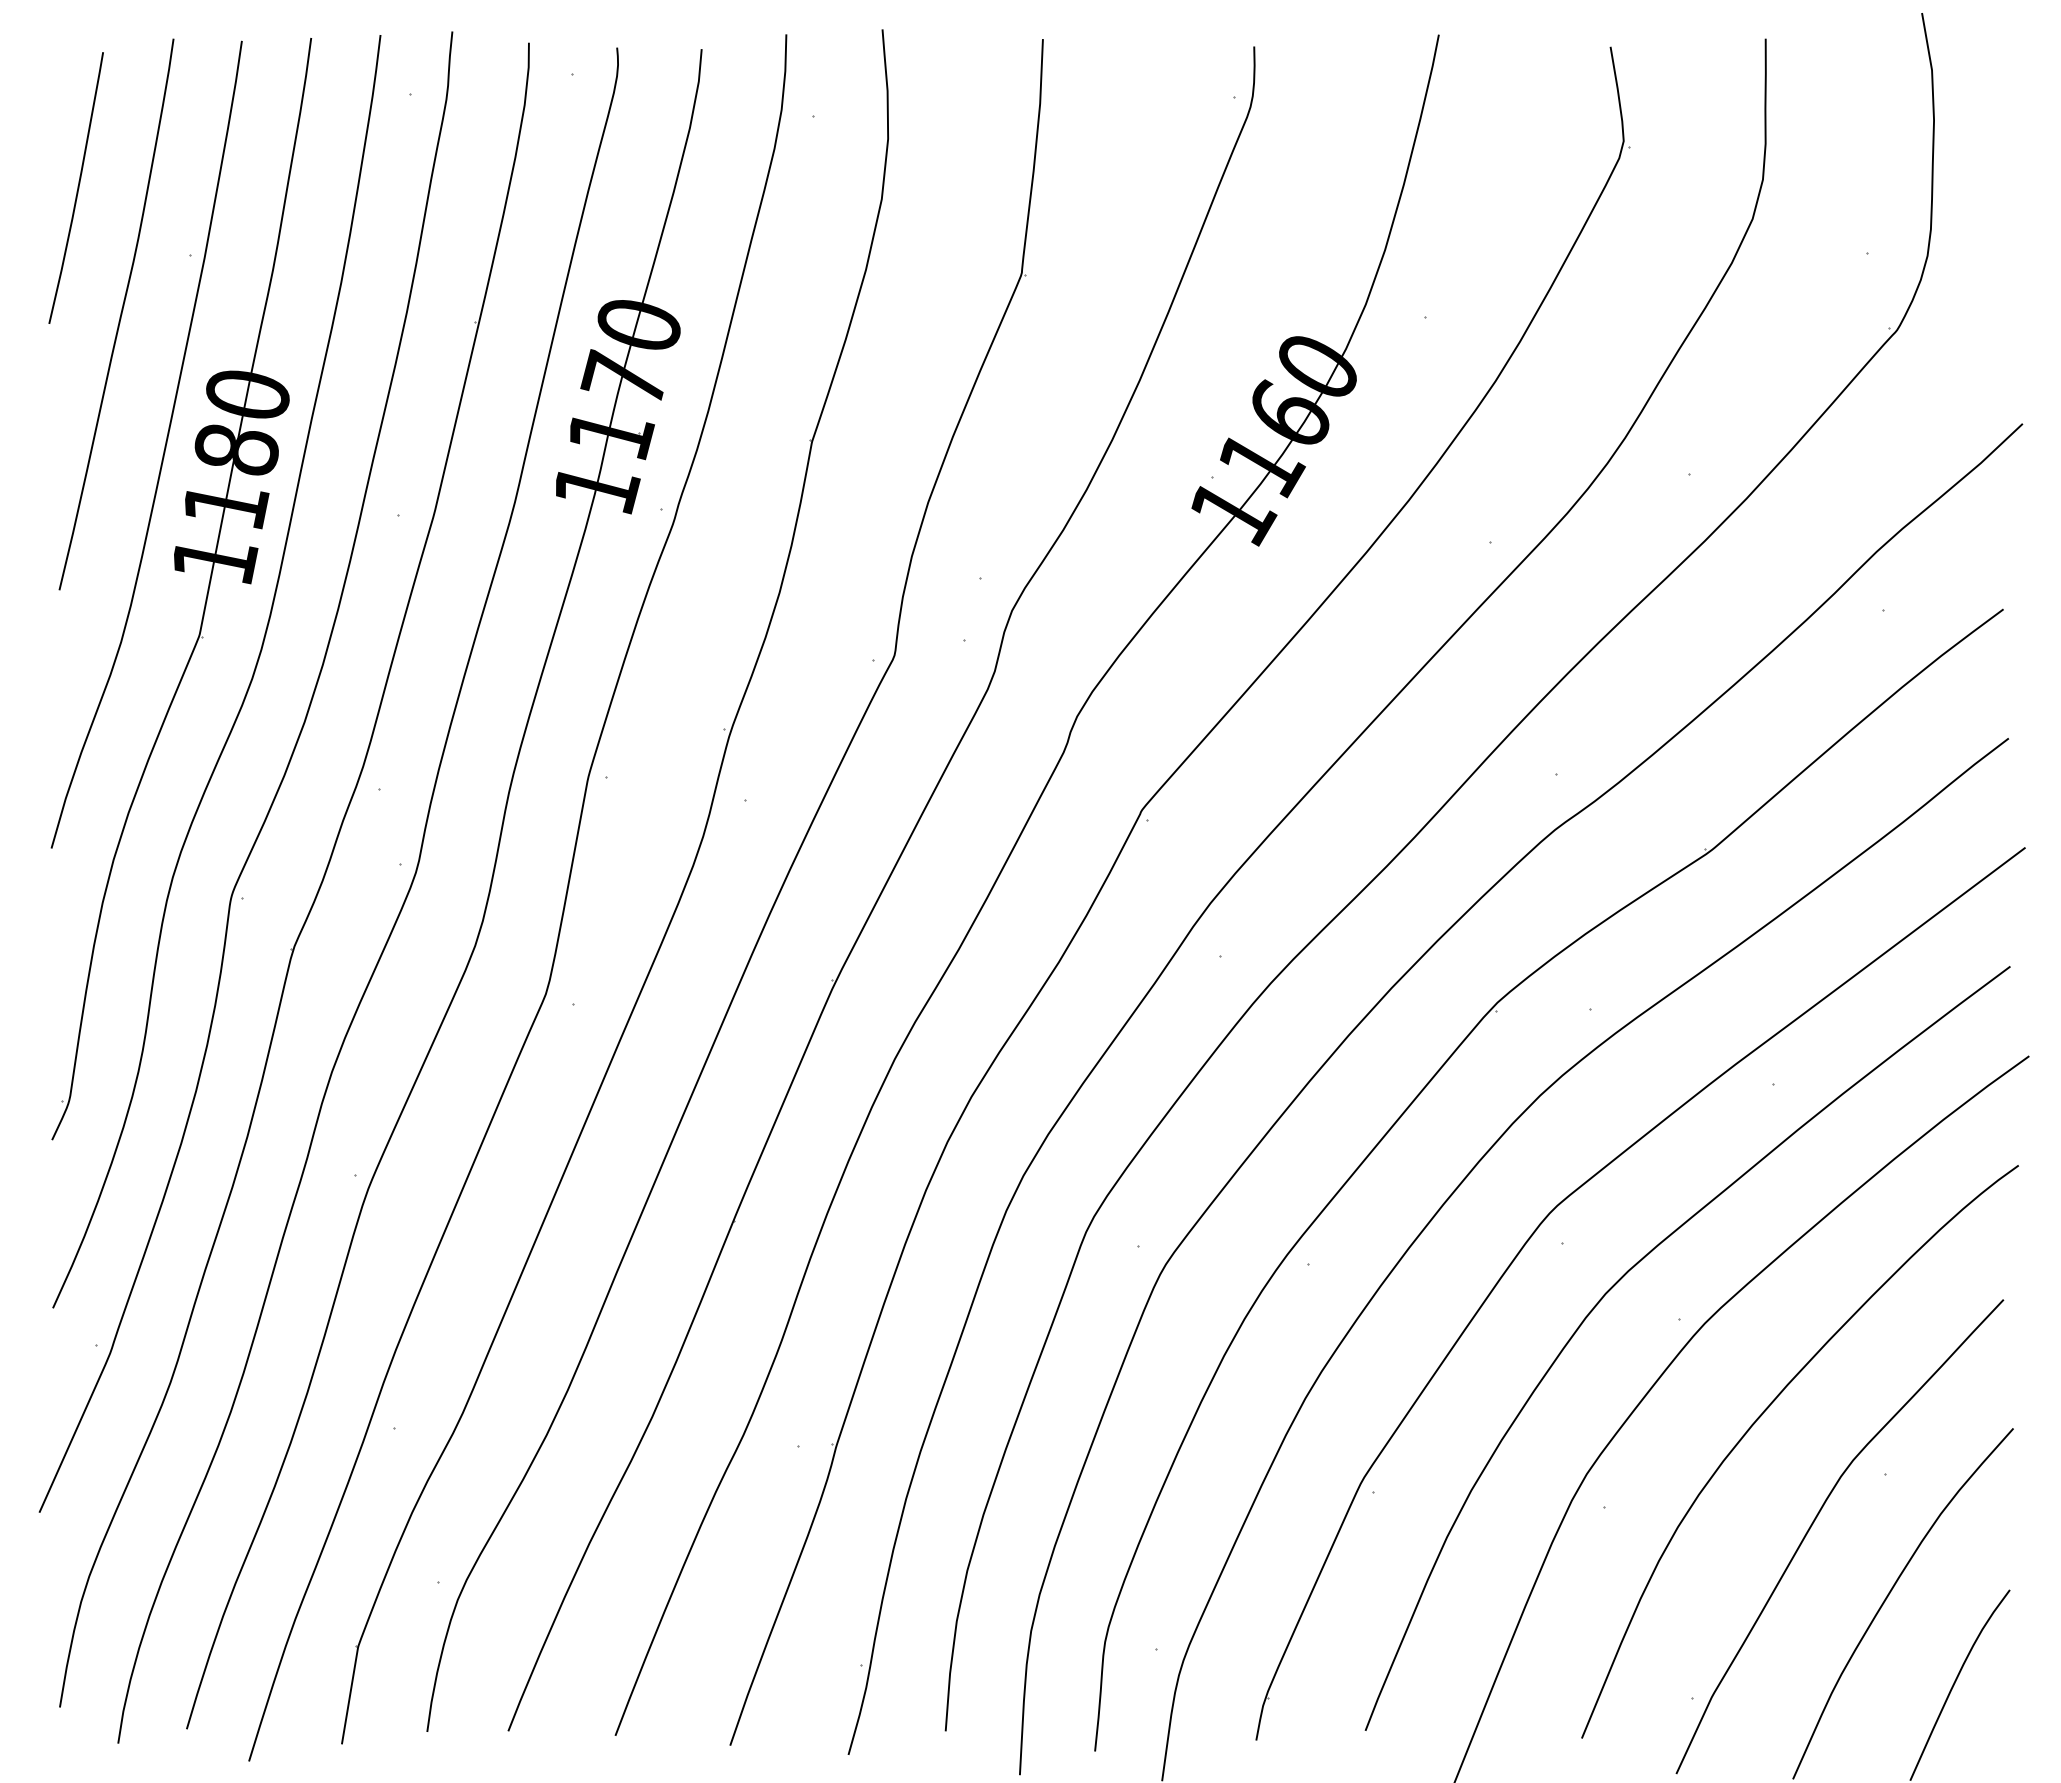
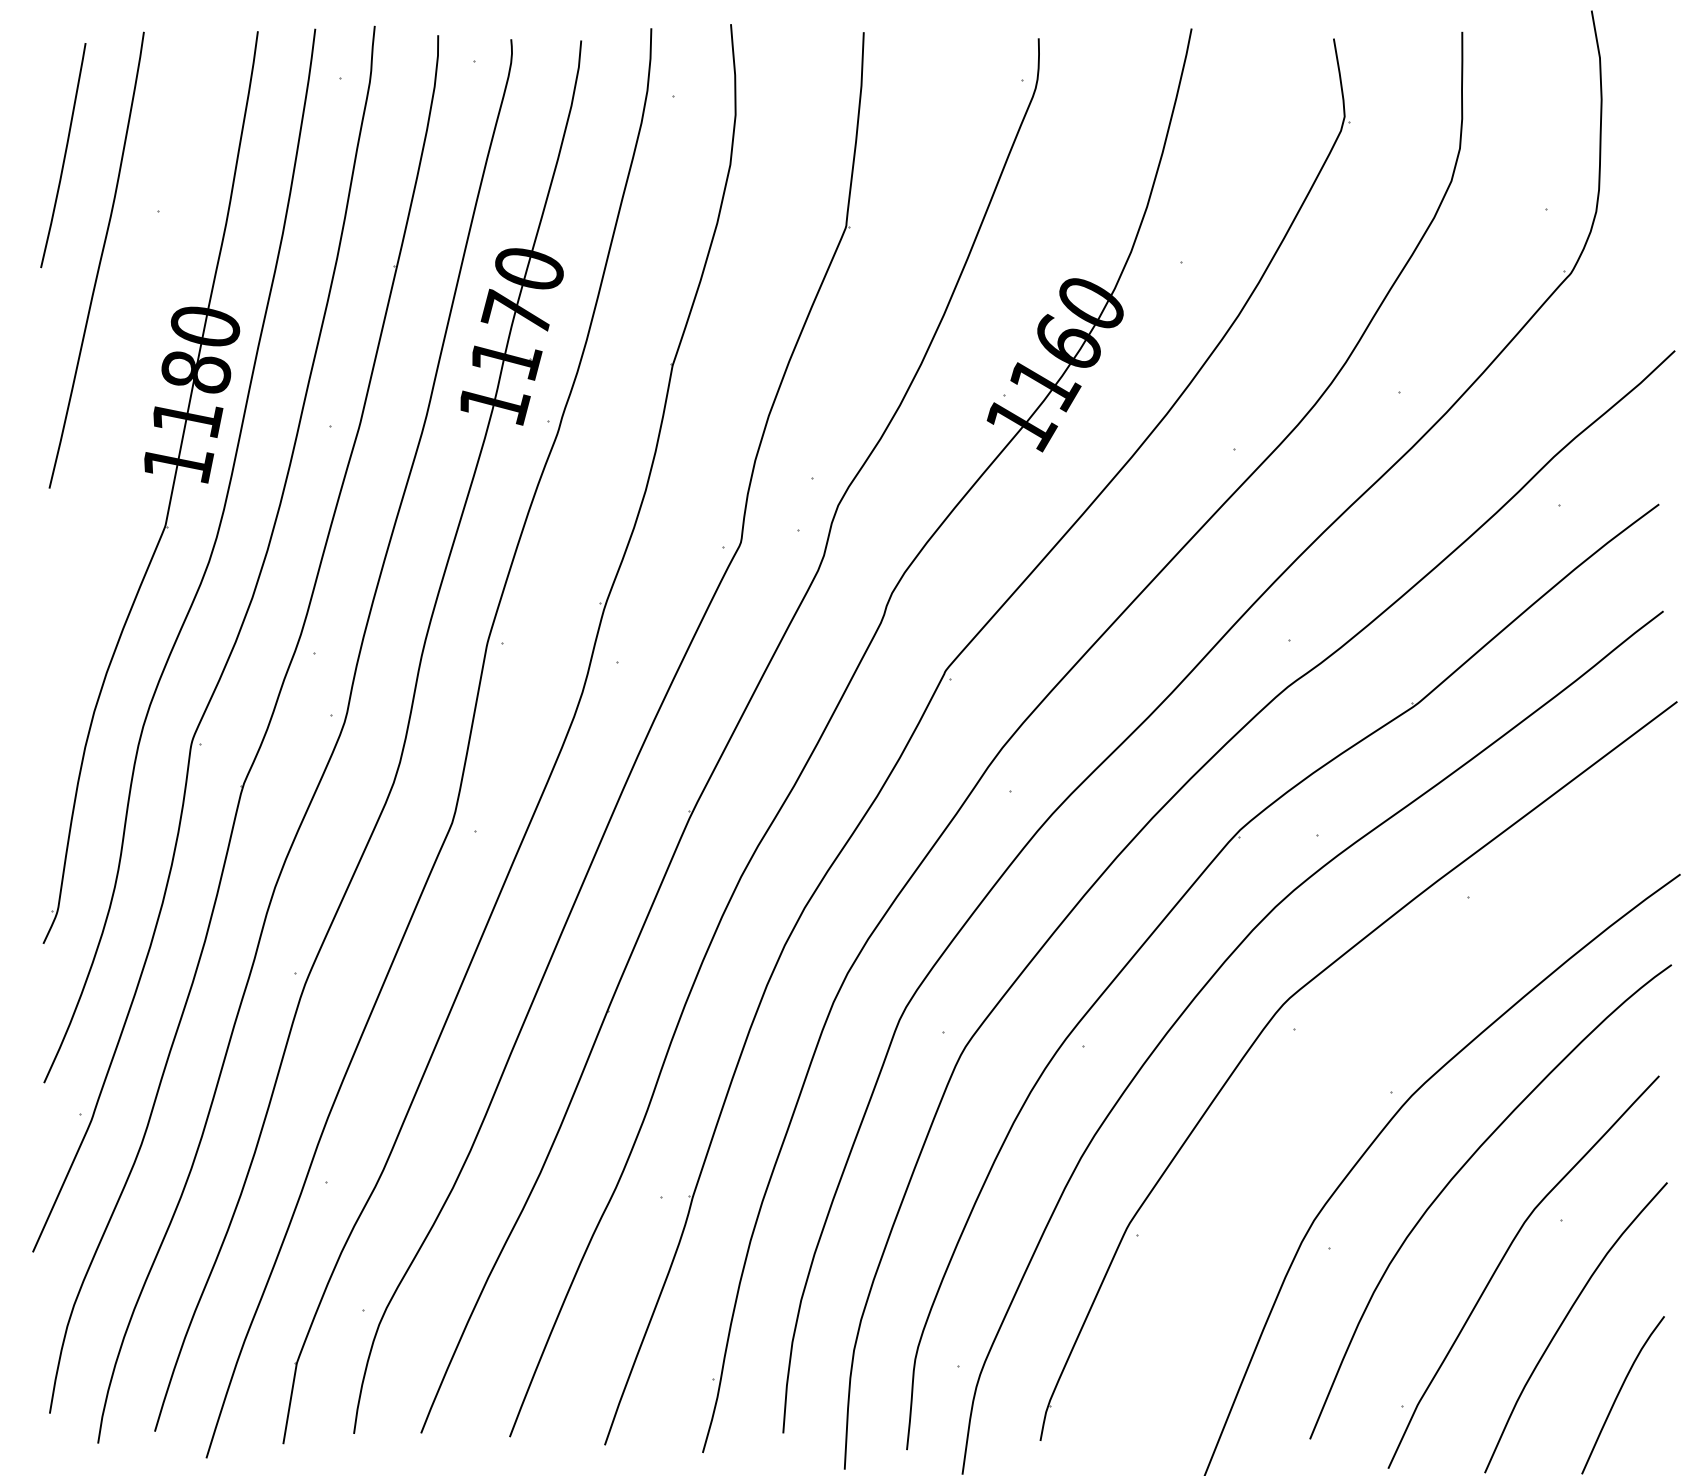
curve: (163, 450) -> (135, 372), removed
curve: (1619, 1280) -> (1341, 1060), removed

